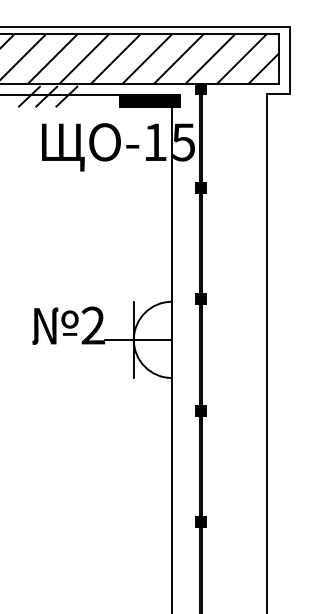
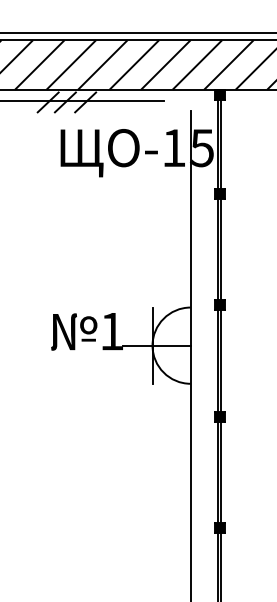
fill: (150, 100) -> (169, 106), removed
text: (93, 325) -> (112, 331), 2 -> 1

